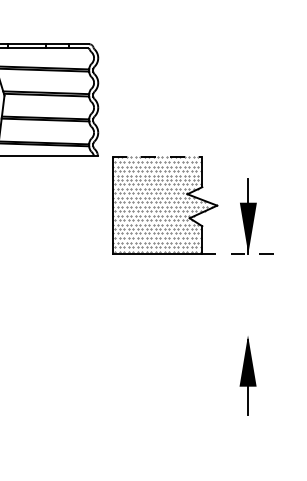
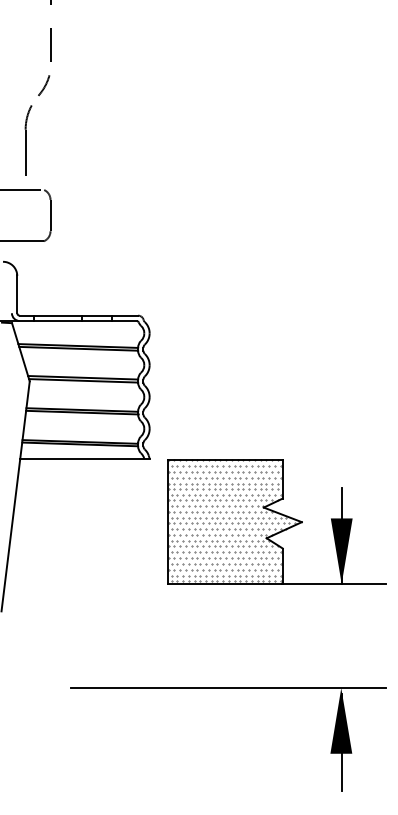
line: (158, 156) -> (226, 459), dashed -> solid
line: (242, 254) -> (334, 584), dashed -> solid
line: (159, 334) -> (228, 687), added

